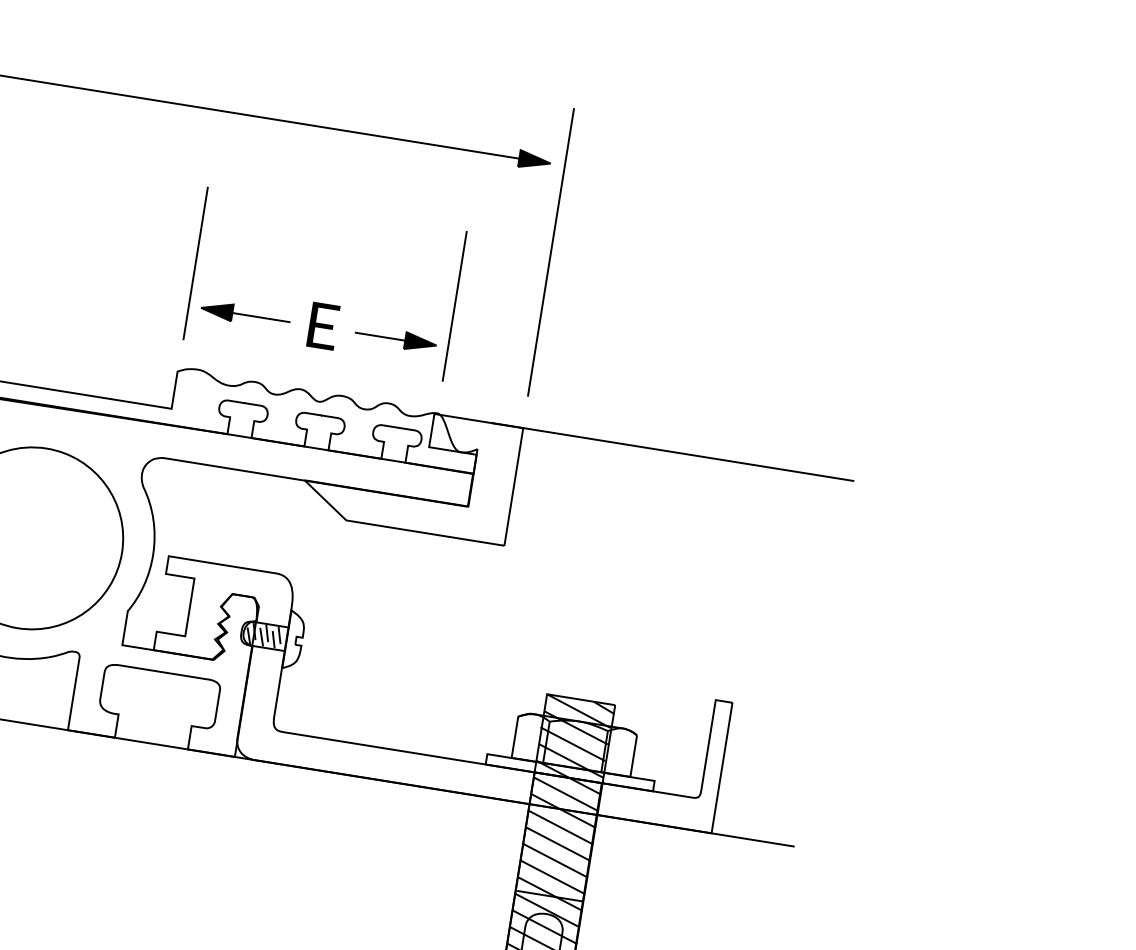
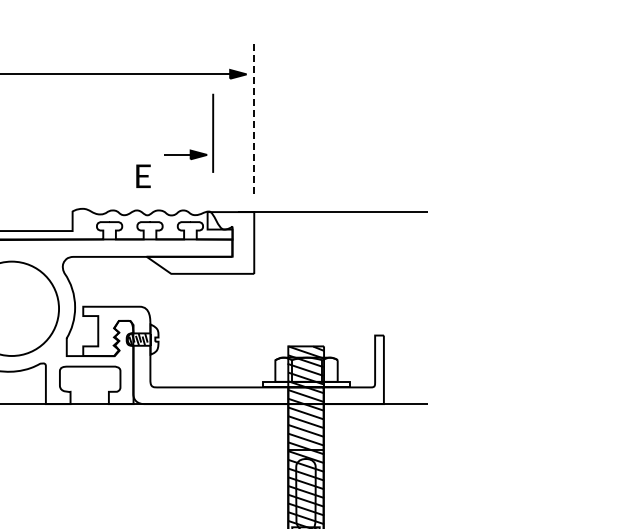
line: (551, 251) -> (254, 119), solid -> dashed
part: (235, 302) -> (96, 171), removed
part: (404, 329) -> (189, 149), moved

